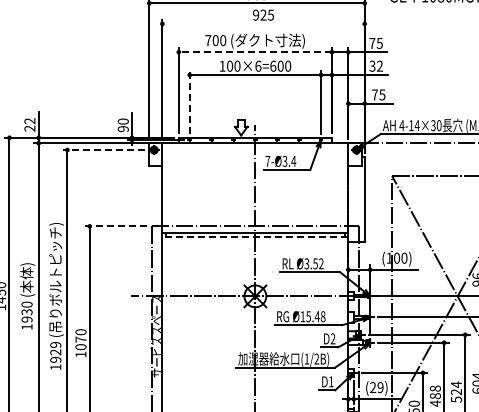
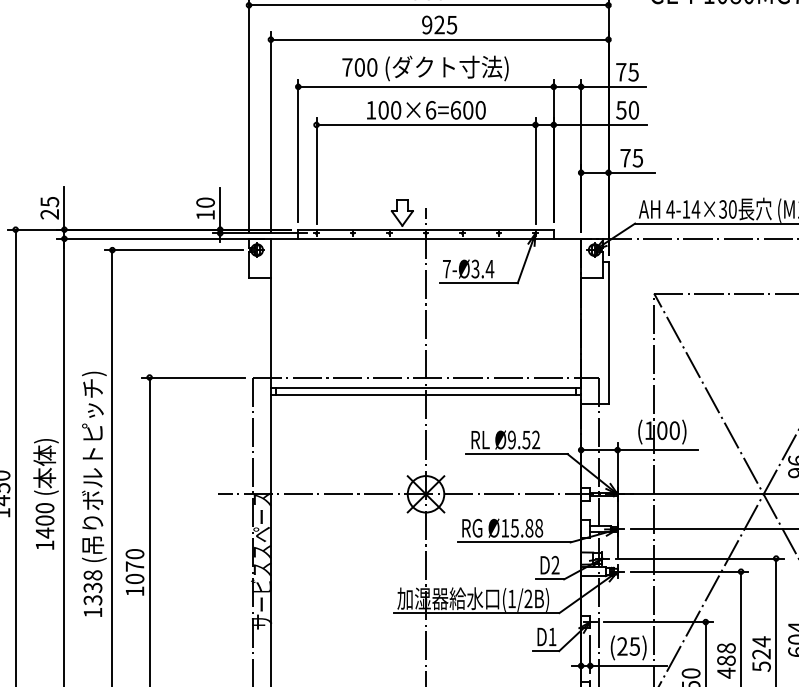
line: (263, 23) -> (439, 38), added
line: (255, 52) -> (426, 87), dashed -> solid
text: (375, 65) -> (626, 109), 32 -> 50
line: (189, 102) -> (316, 170), dashed -> solid
text: (29, 121) -> (49, 202), 22 -> 25
text: (122, 129) -> (204, 215), 90 -> 10
line: (103, 150) -> (172, 250), dashed -> solid
line: (116, 226) -> (194, 377), dashed -> solid
line: (255, 237) -> (426, 396), dashed -> solid
text: (306, 263) -> (511, 439), Ø3.52 -> Ø9.52
text: (26, 315) -> (44, 526), 1930 -> 1400
text: (316, 316) -> (527, 527), Ø15.48 -> Ø15.88
text: (55, 351) -> (92, 586), 1929 -> 1338
text: (380, 387) -> (634, 646), (29) -> (25)

